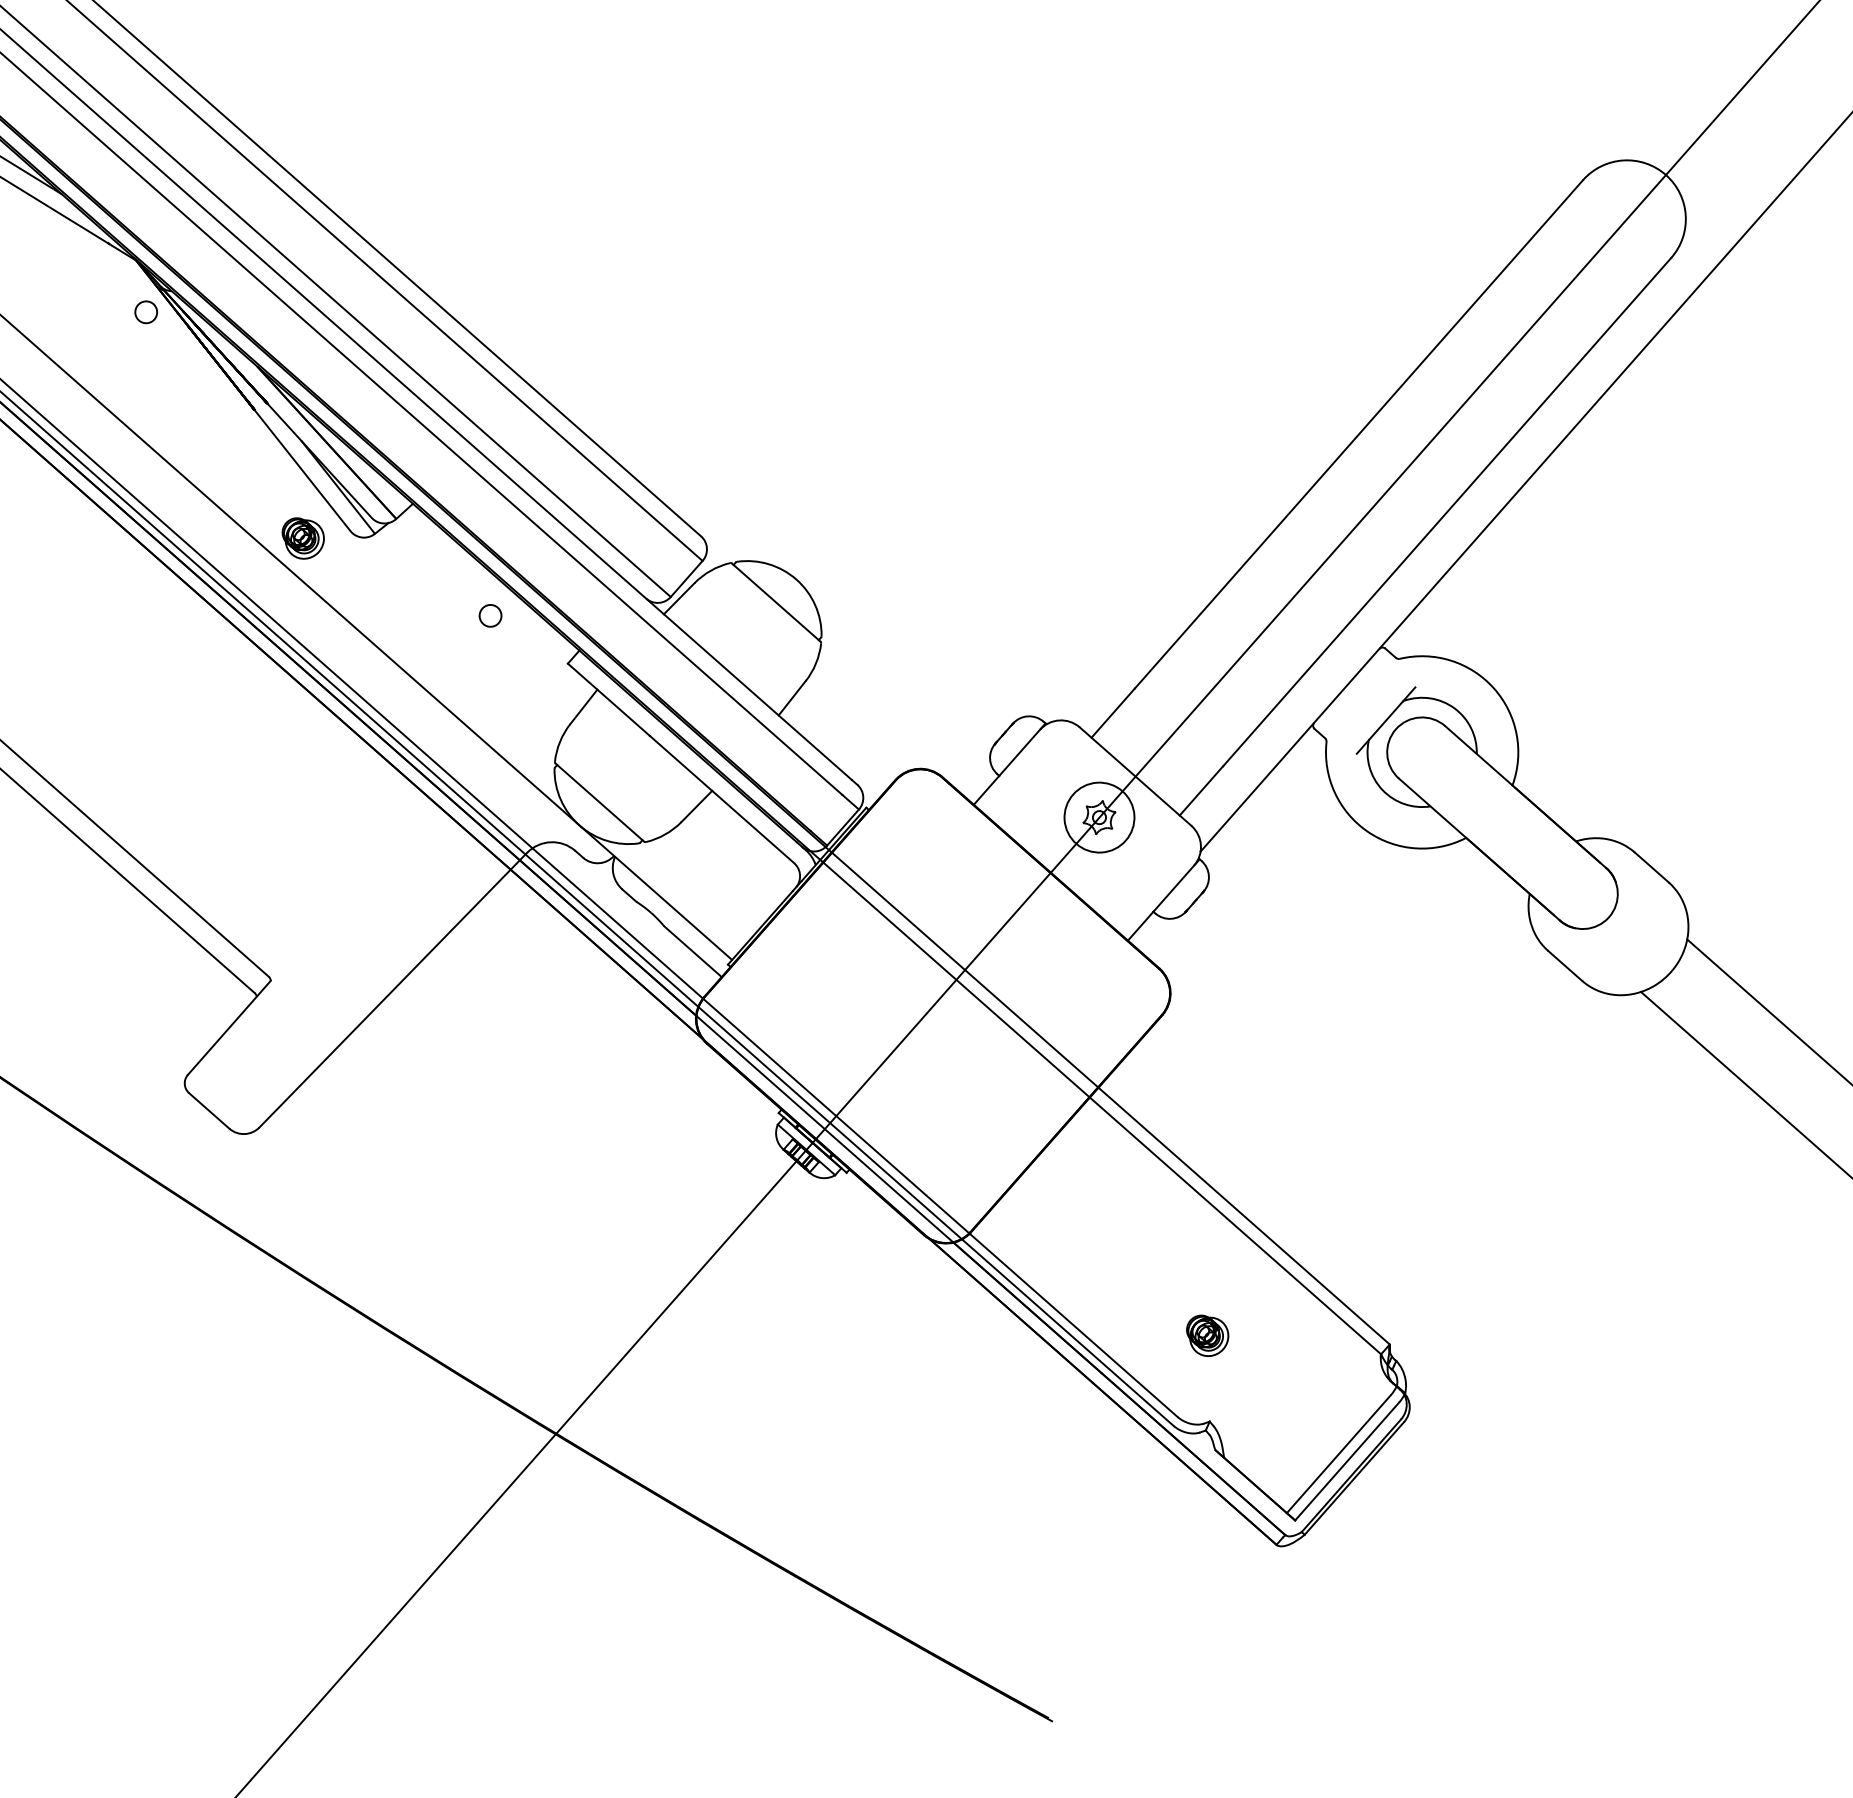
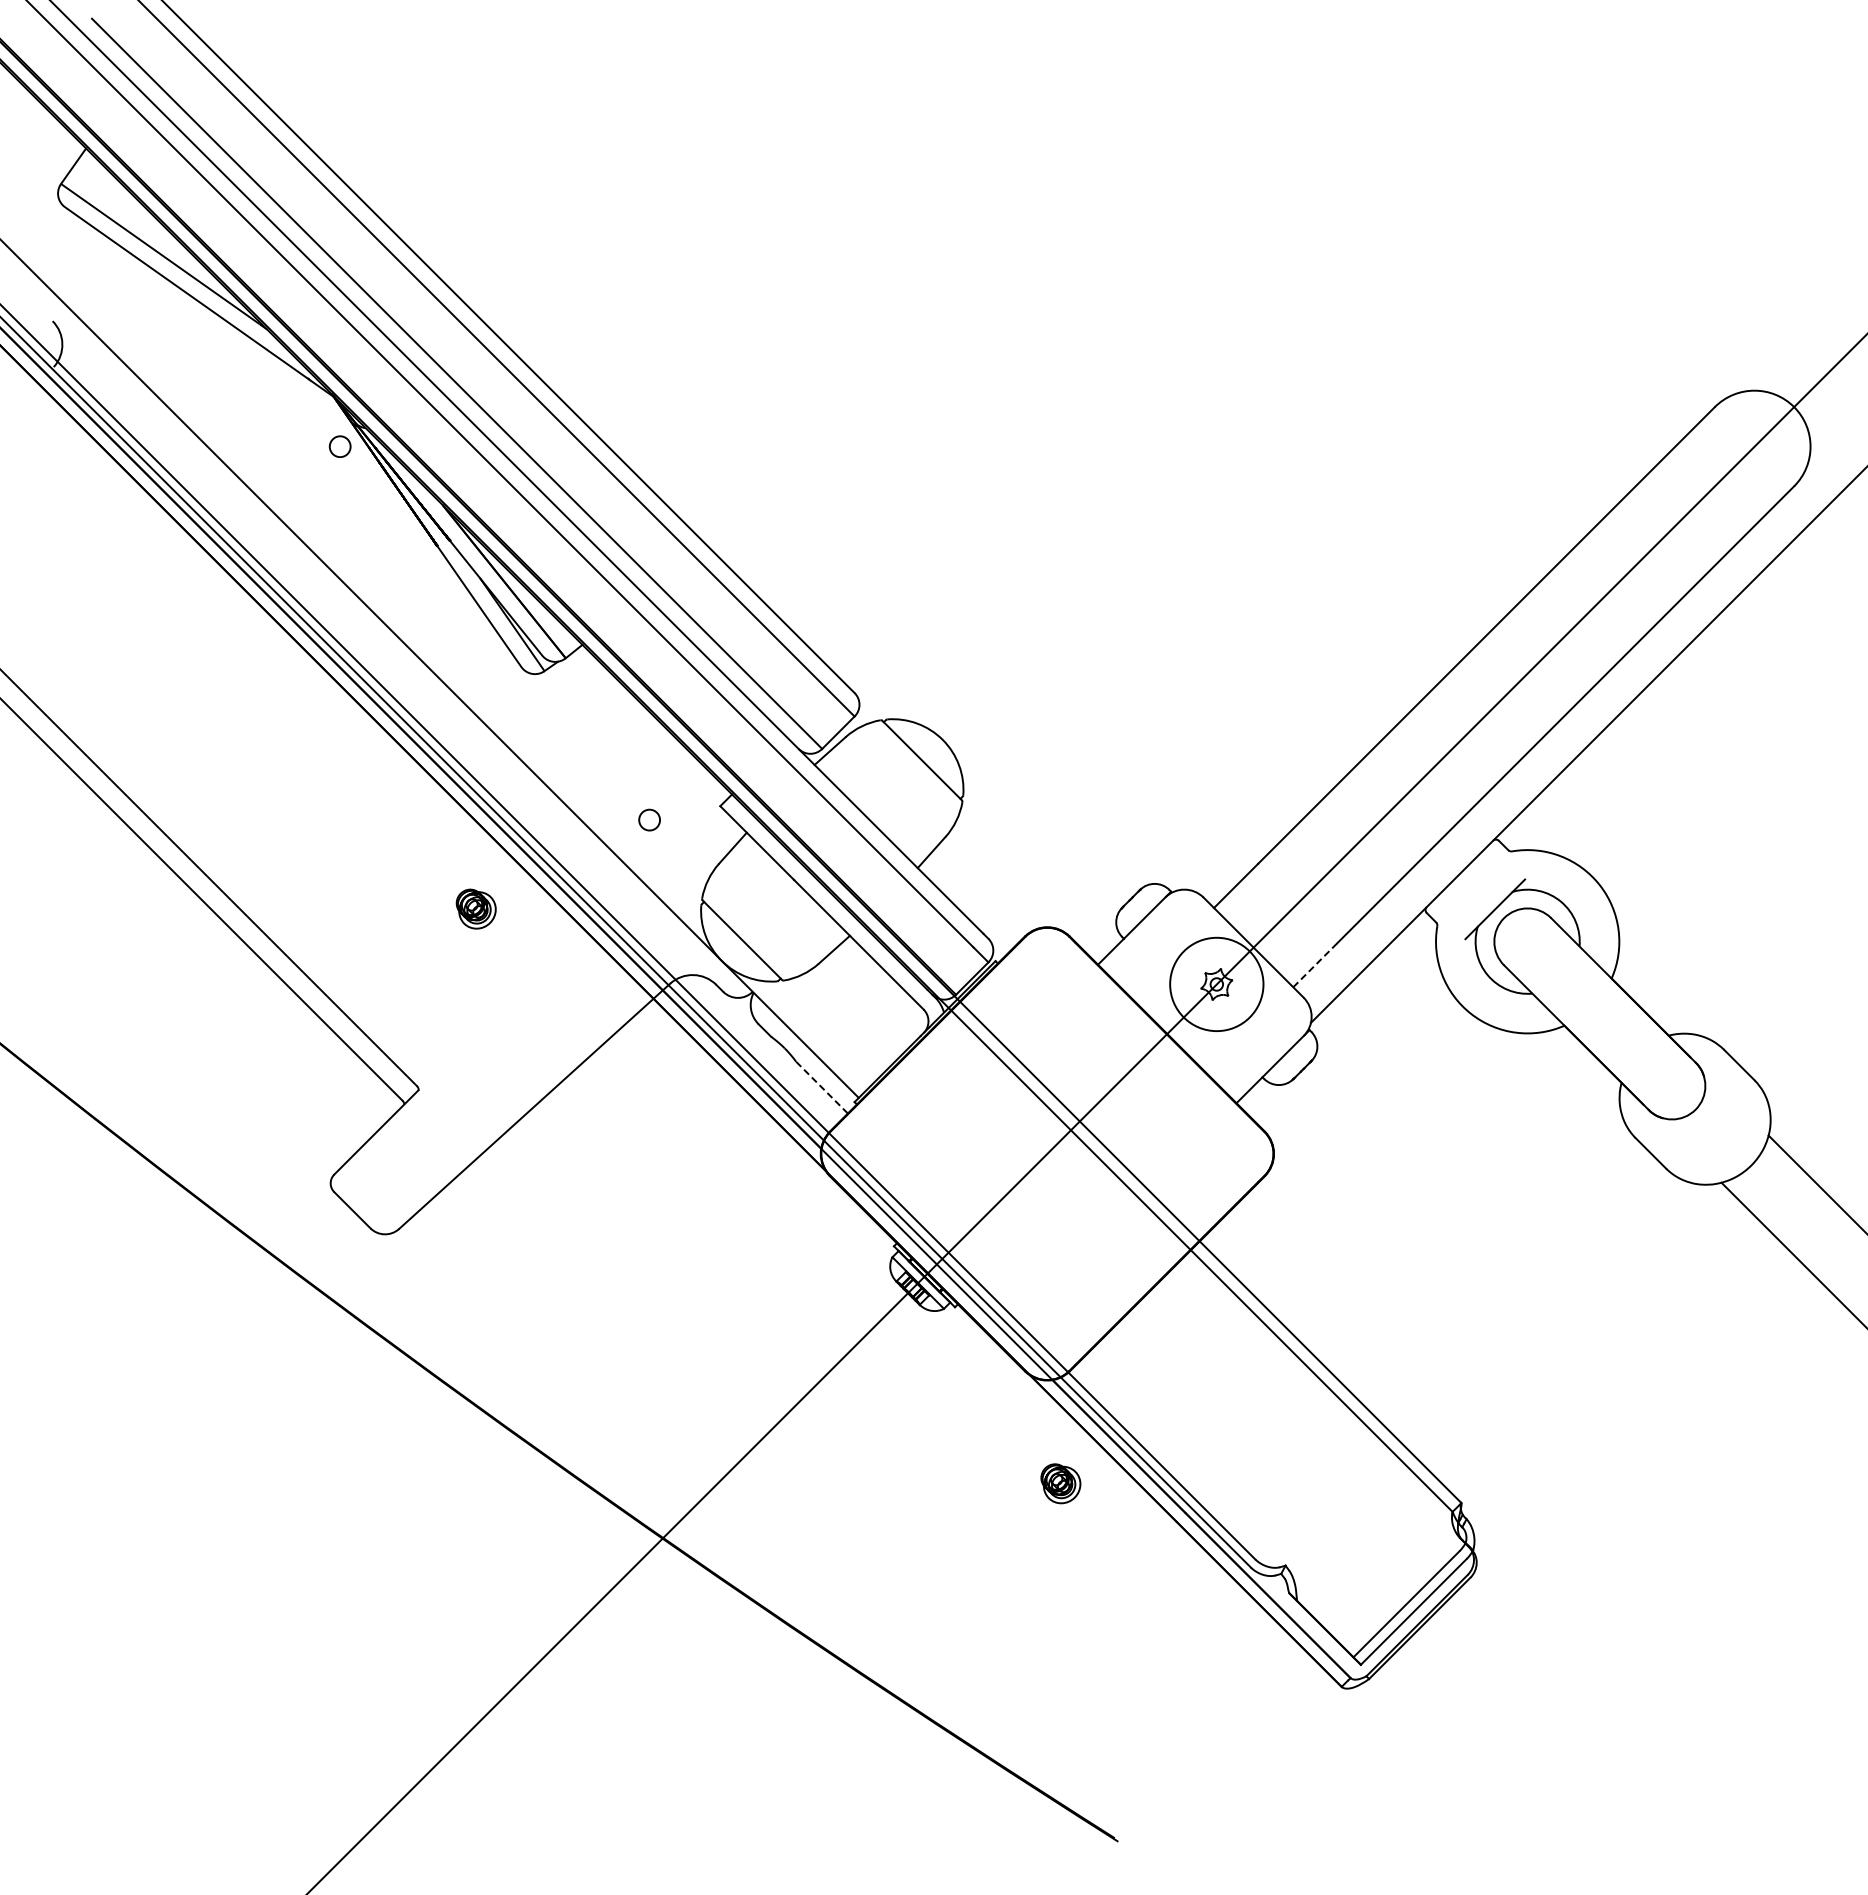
part: (302, 537) -> (475, 908), moved
circle: (490, 615) -> (649, 819), moved
line: (1201, 790) -> (1315, 964), solid -> dashed
circle: (1099, 817) -> (1216, 984), size x1.4
line: (693, 951) -> (822, 1087), solid -> dashed
part: (1207, 1335) -> (1060, 1483), moved

